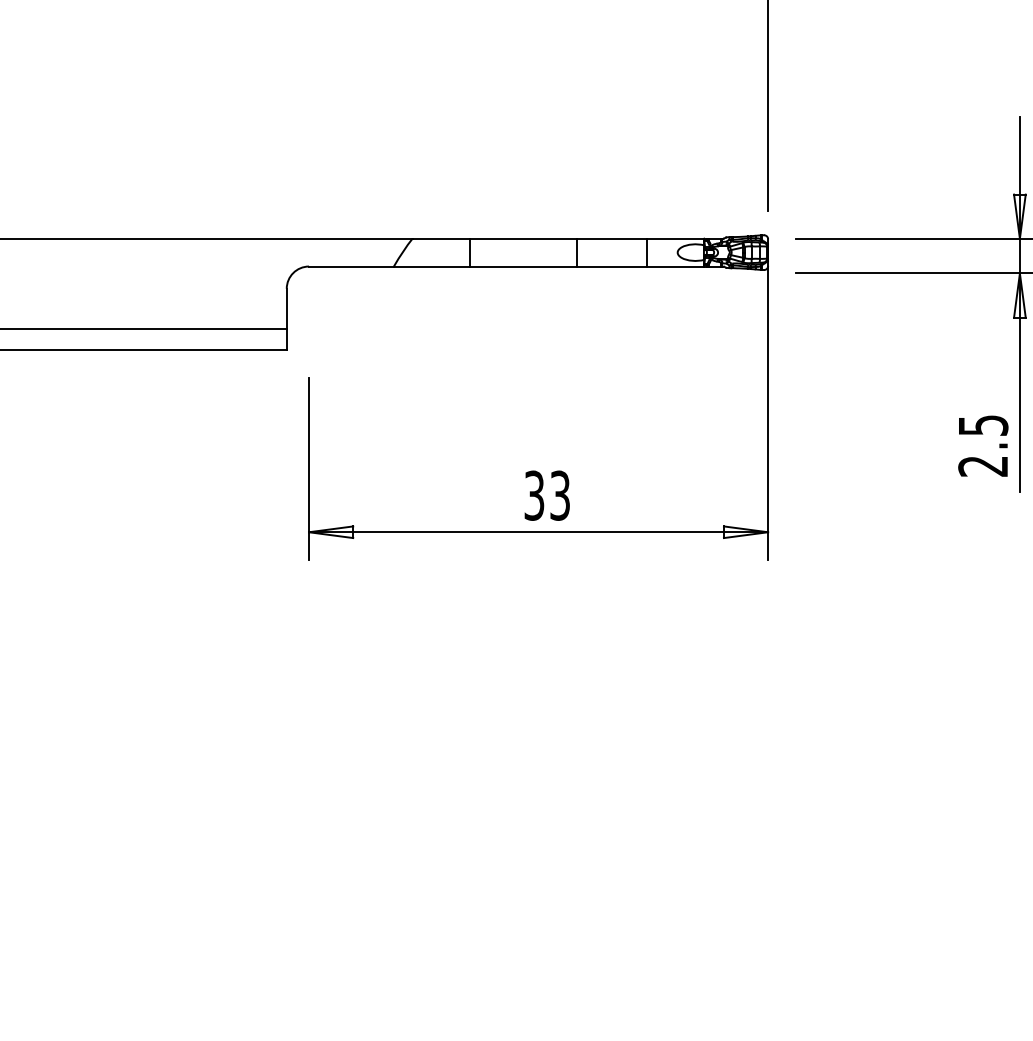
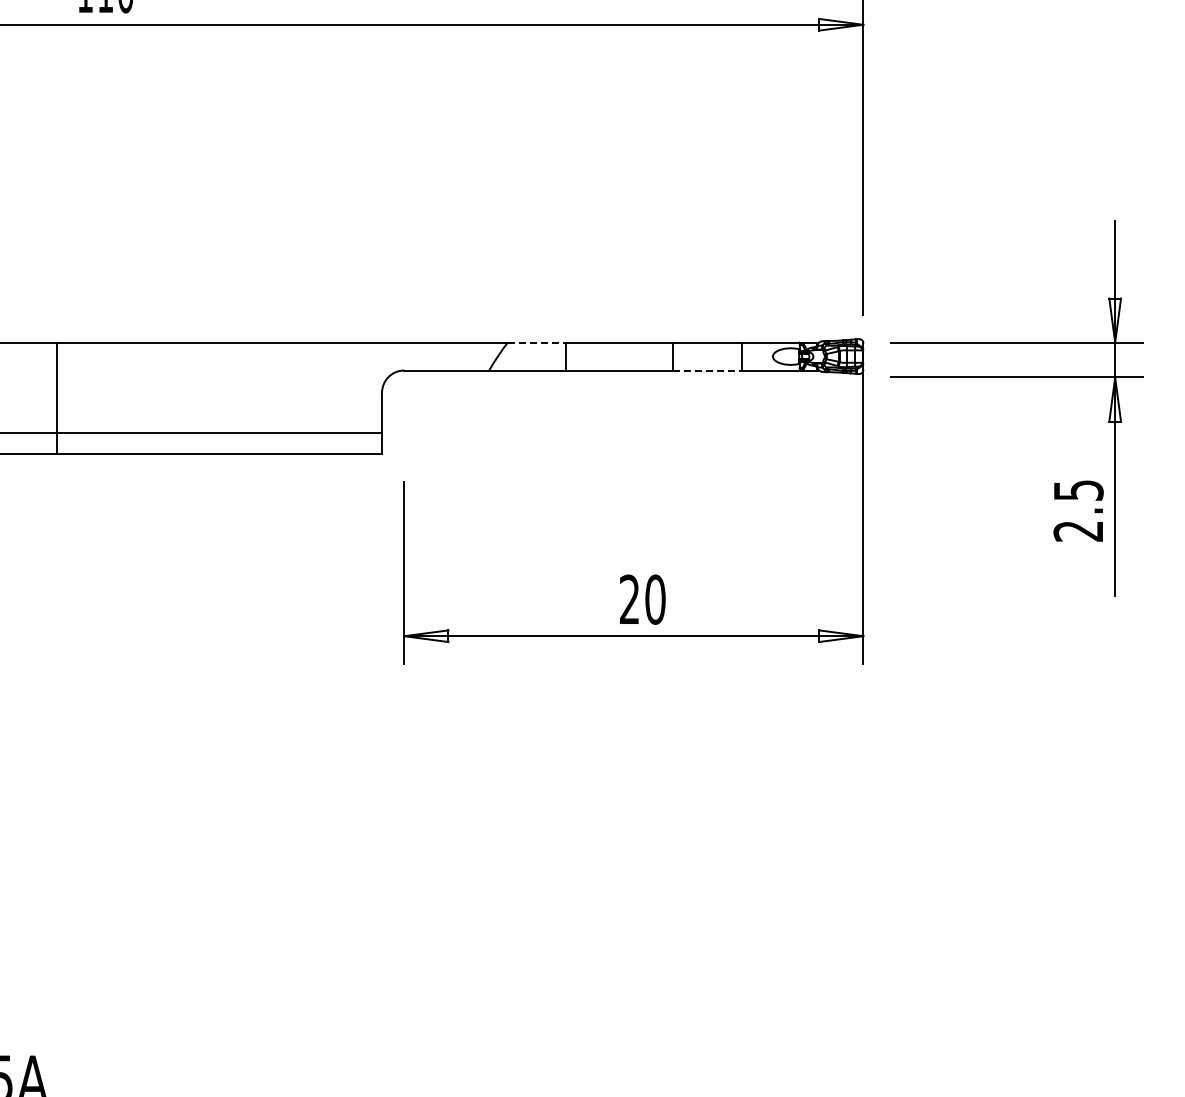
line: (441, 238) -> (536, 342), solid -> dashed
line: (612, 266) -> (707, 370), solid -> dashed
text: (983, 445) -> (1078, 510), moved
text: (547, 495) -> (642, 599), 33 -> 20

